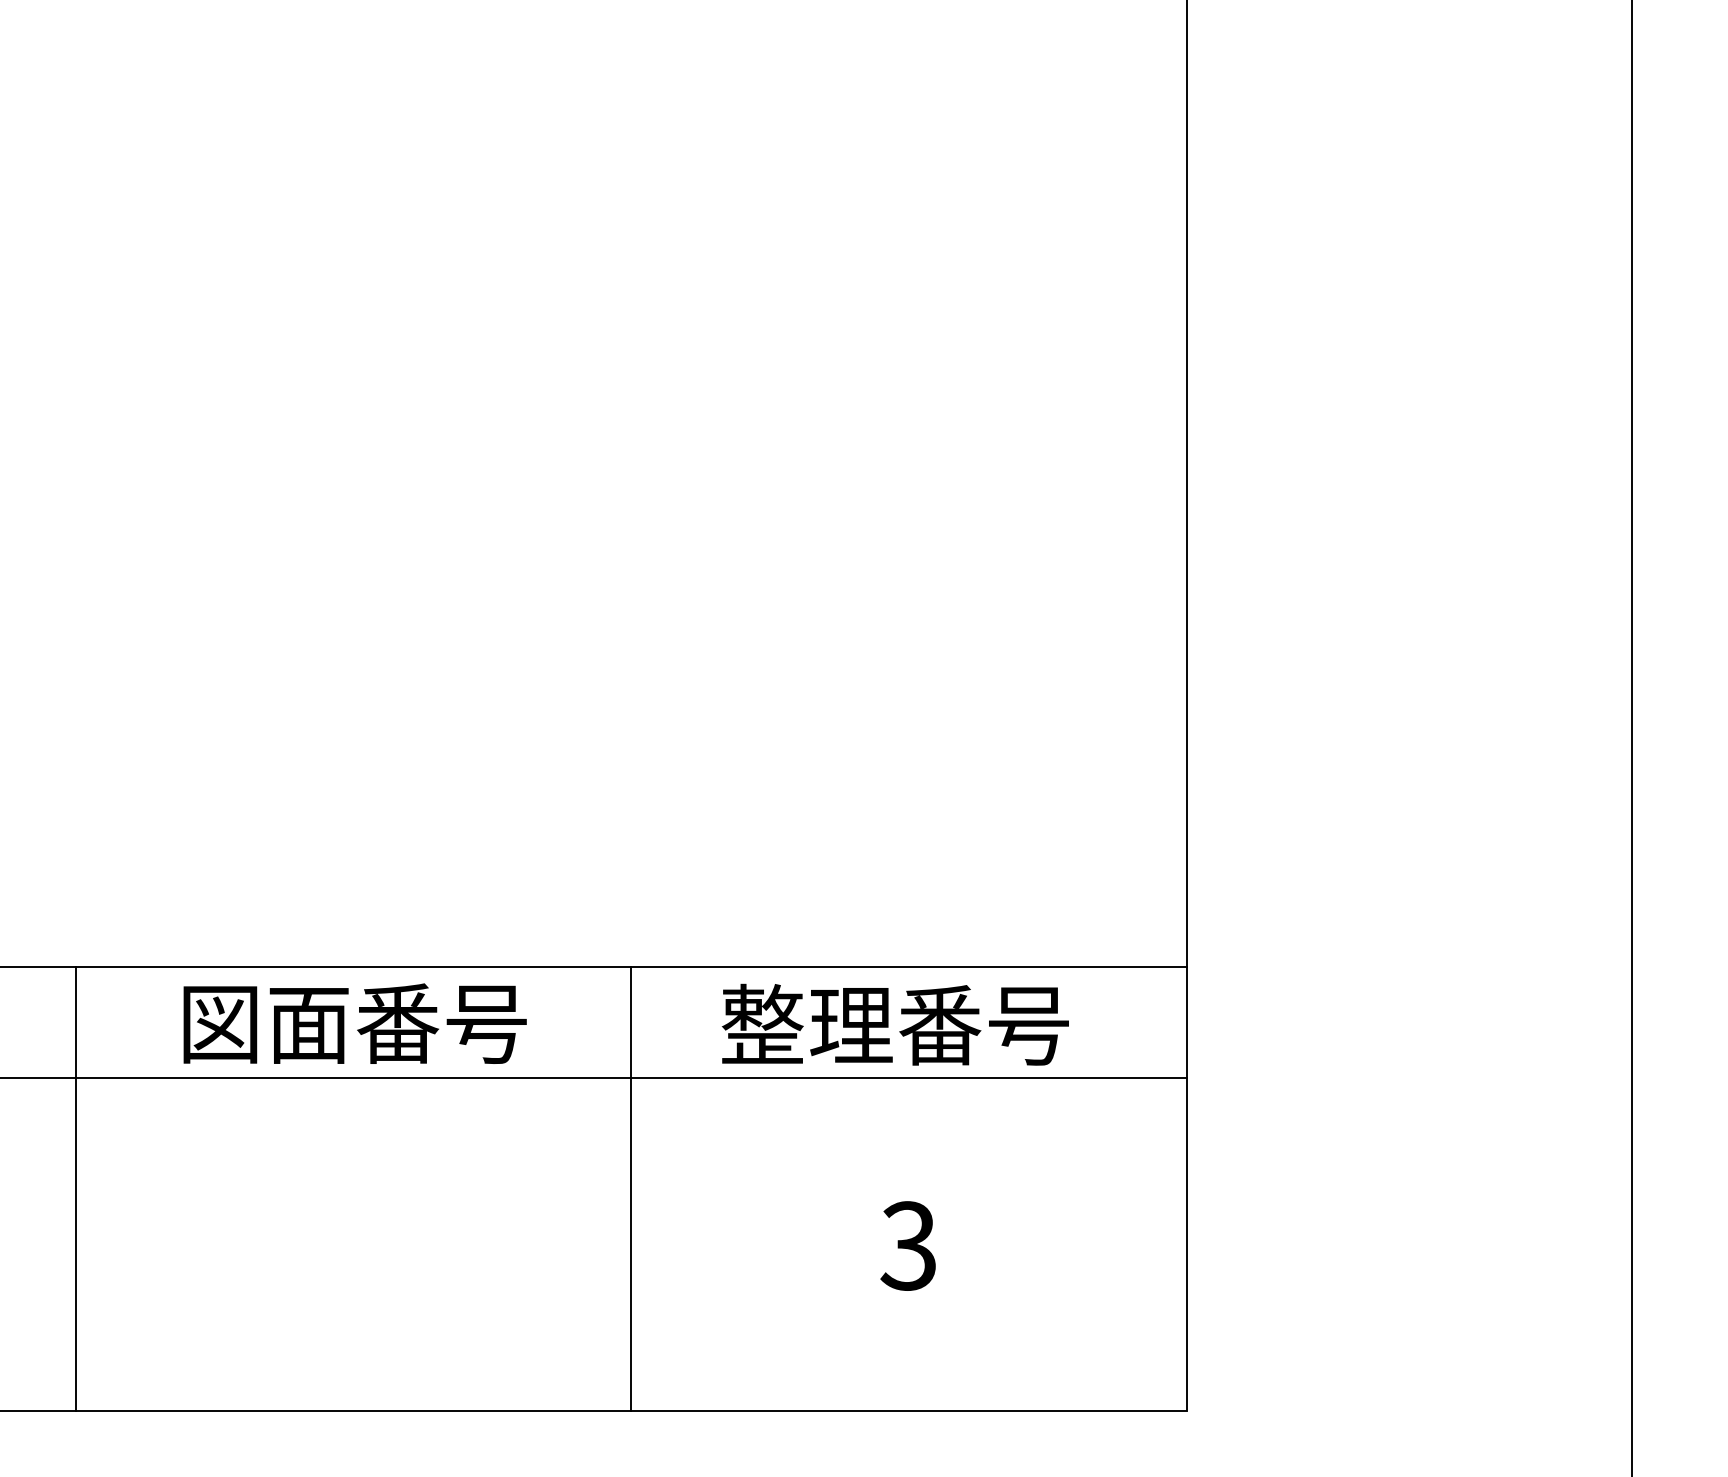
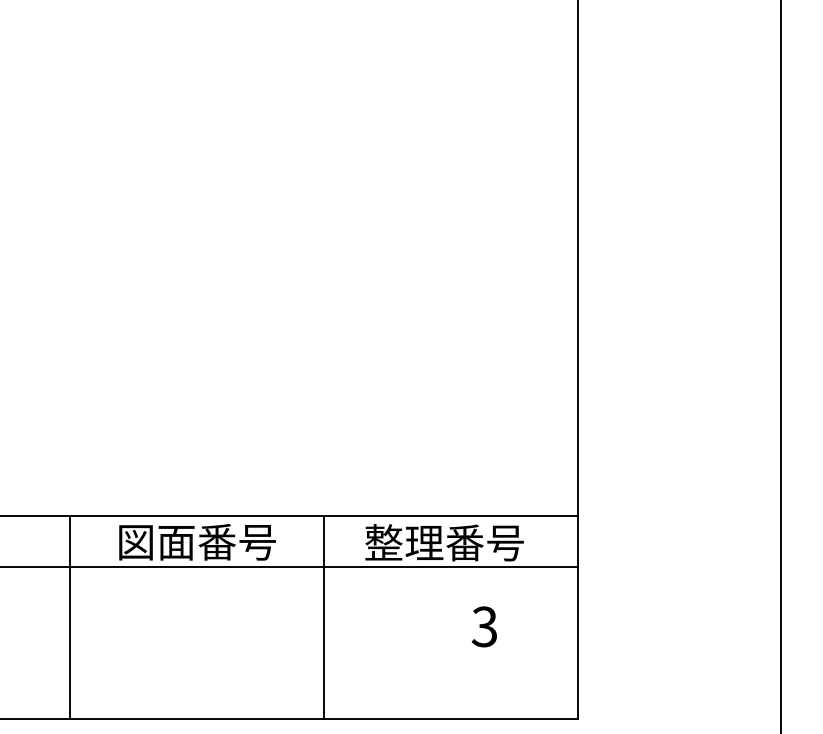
text: (906, 1245) -> (483, 626), moved

